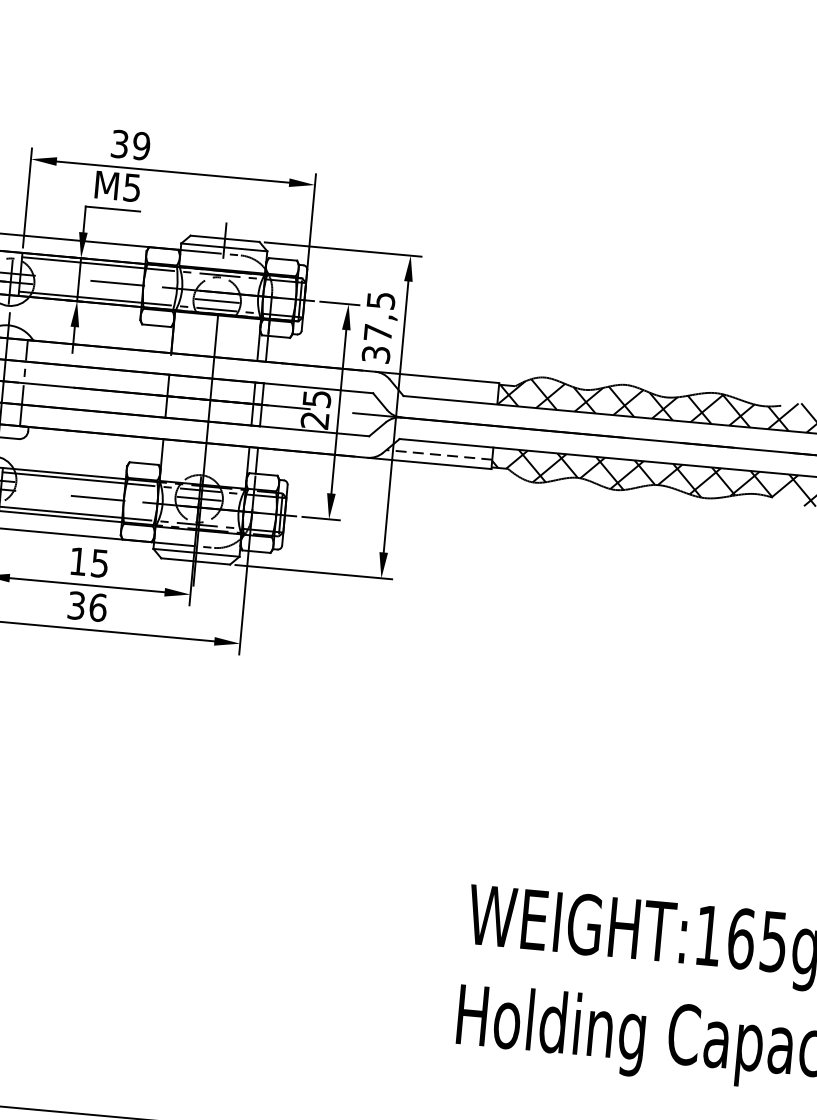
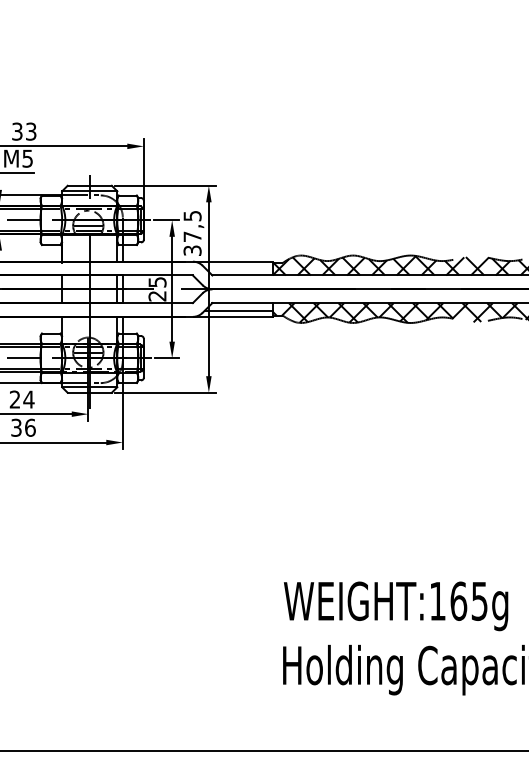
text: (140, 145) -> (30, 131), 39 -> 33
line: (439, 454) -> (238, 310), dashed -> solid
text: (88, 562) -> (21, 399), 15 -> 24

